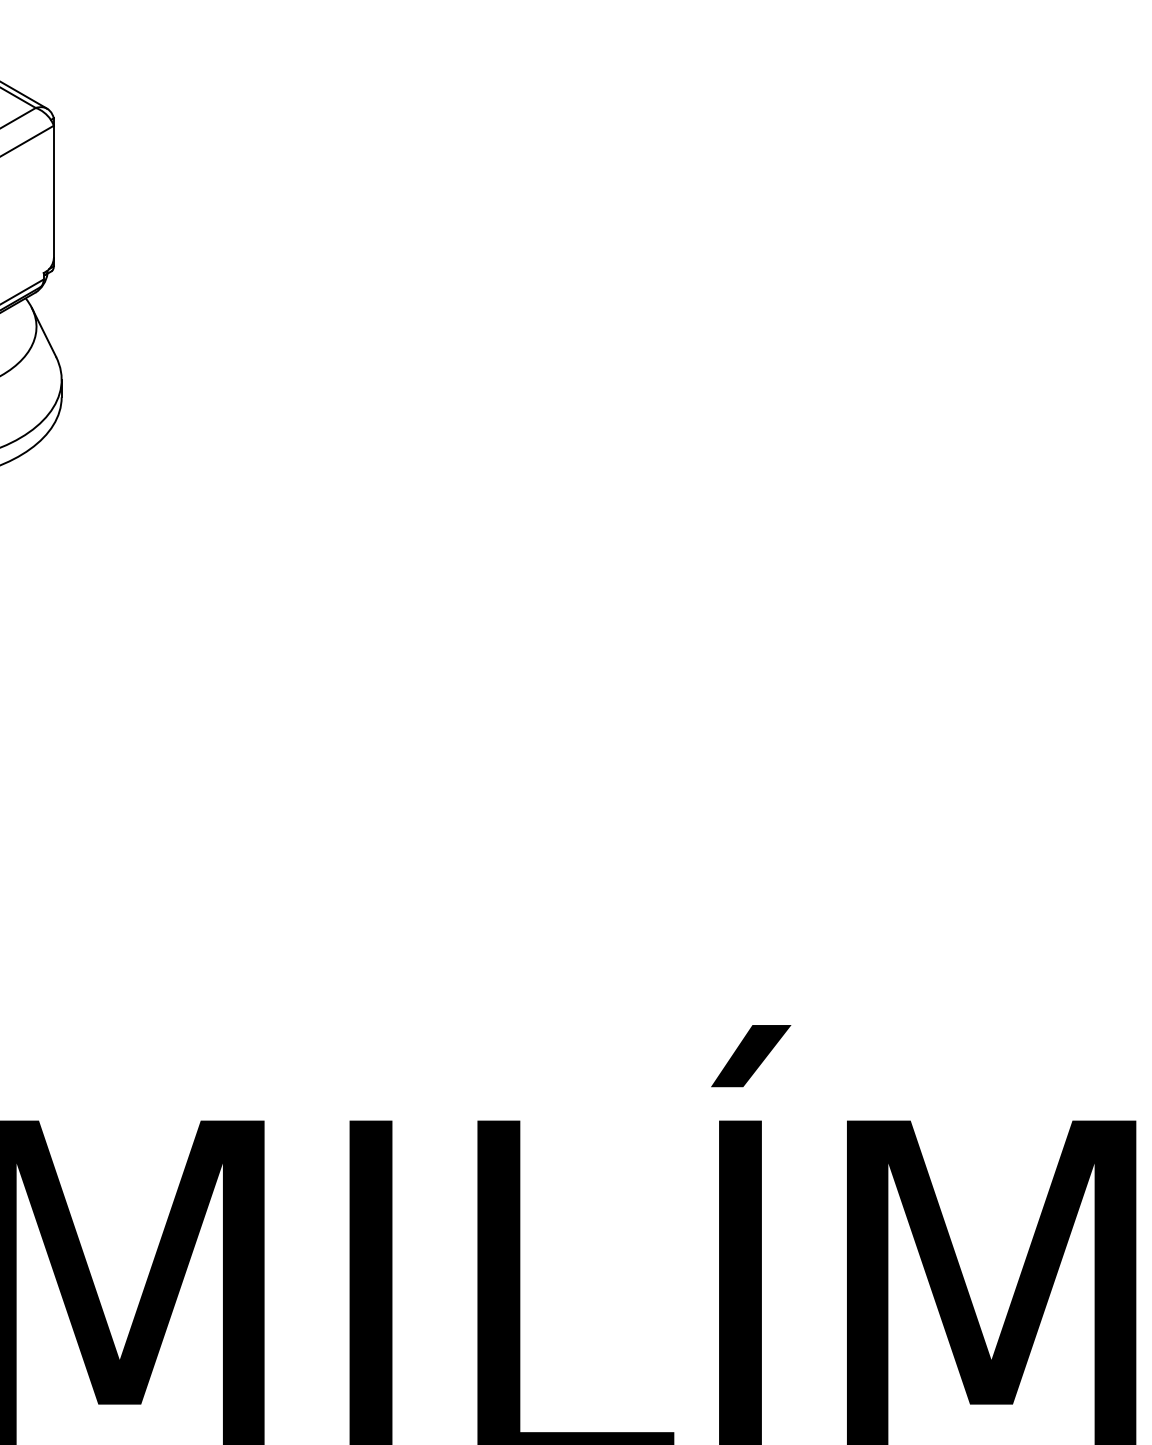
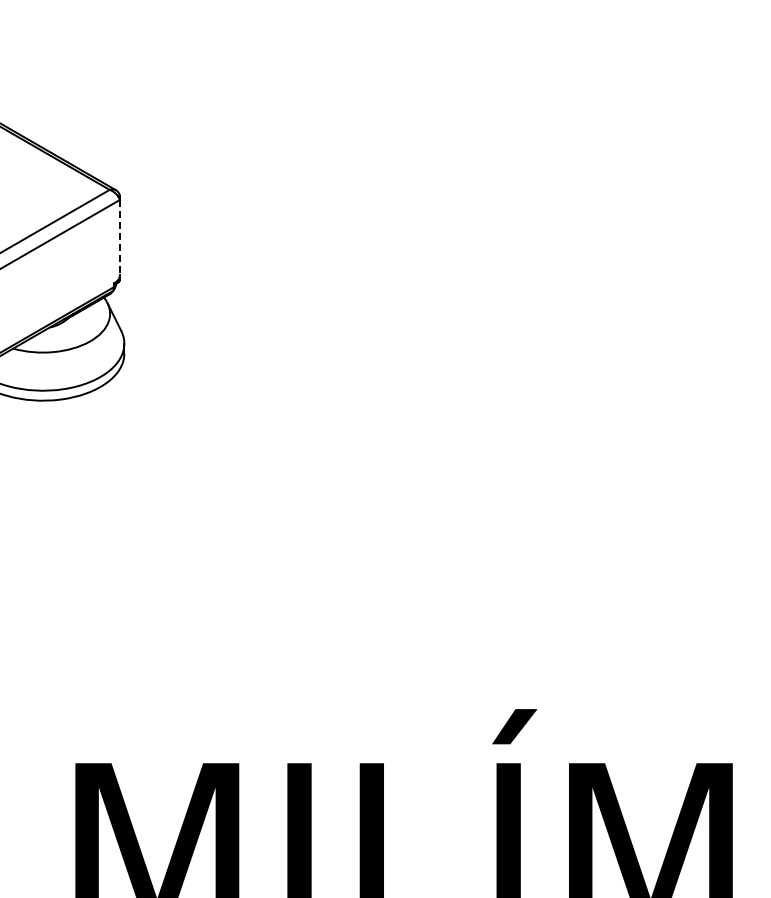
line: (53, 192) -> (119, 237), solid -> dashed

